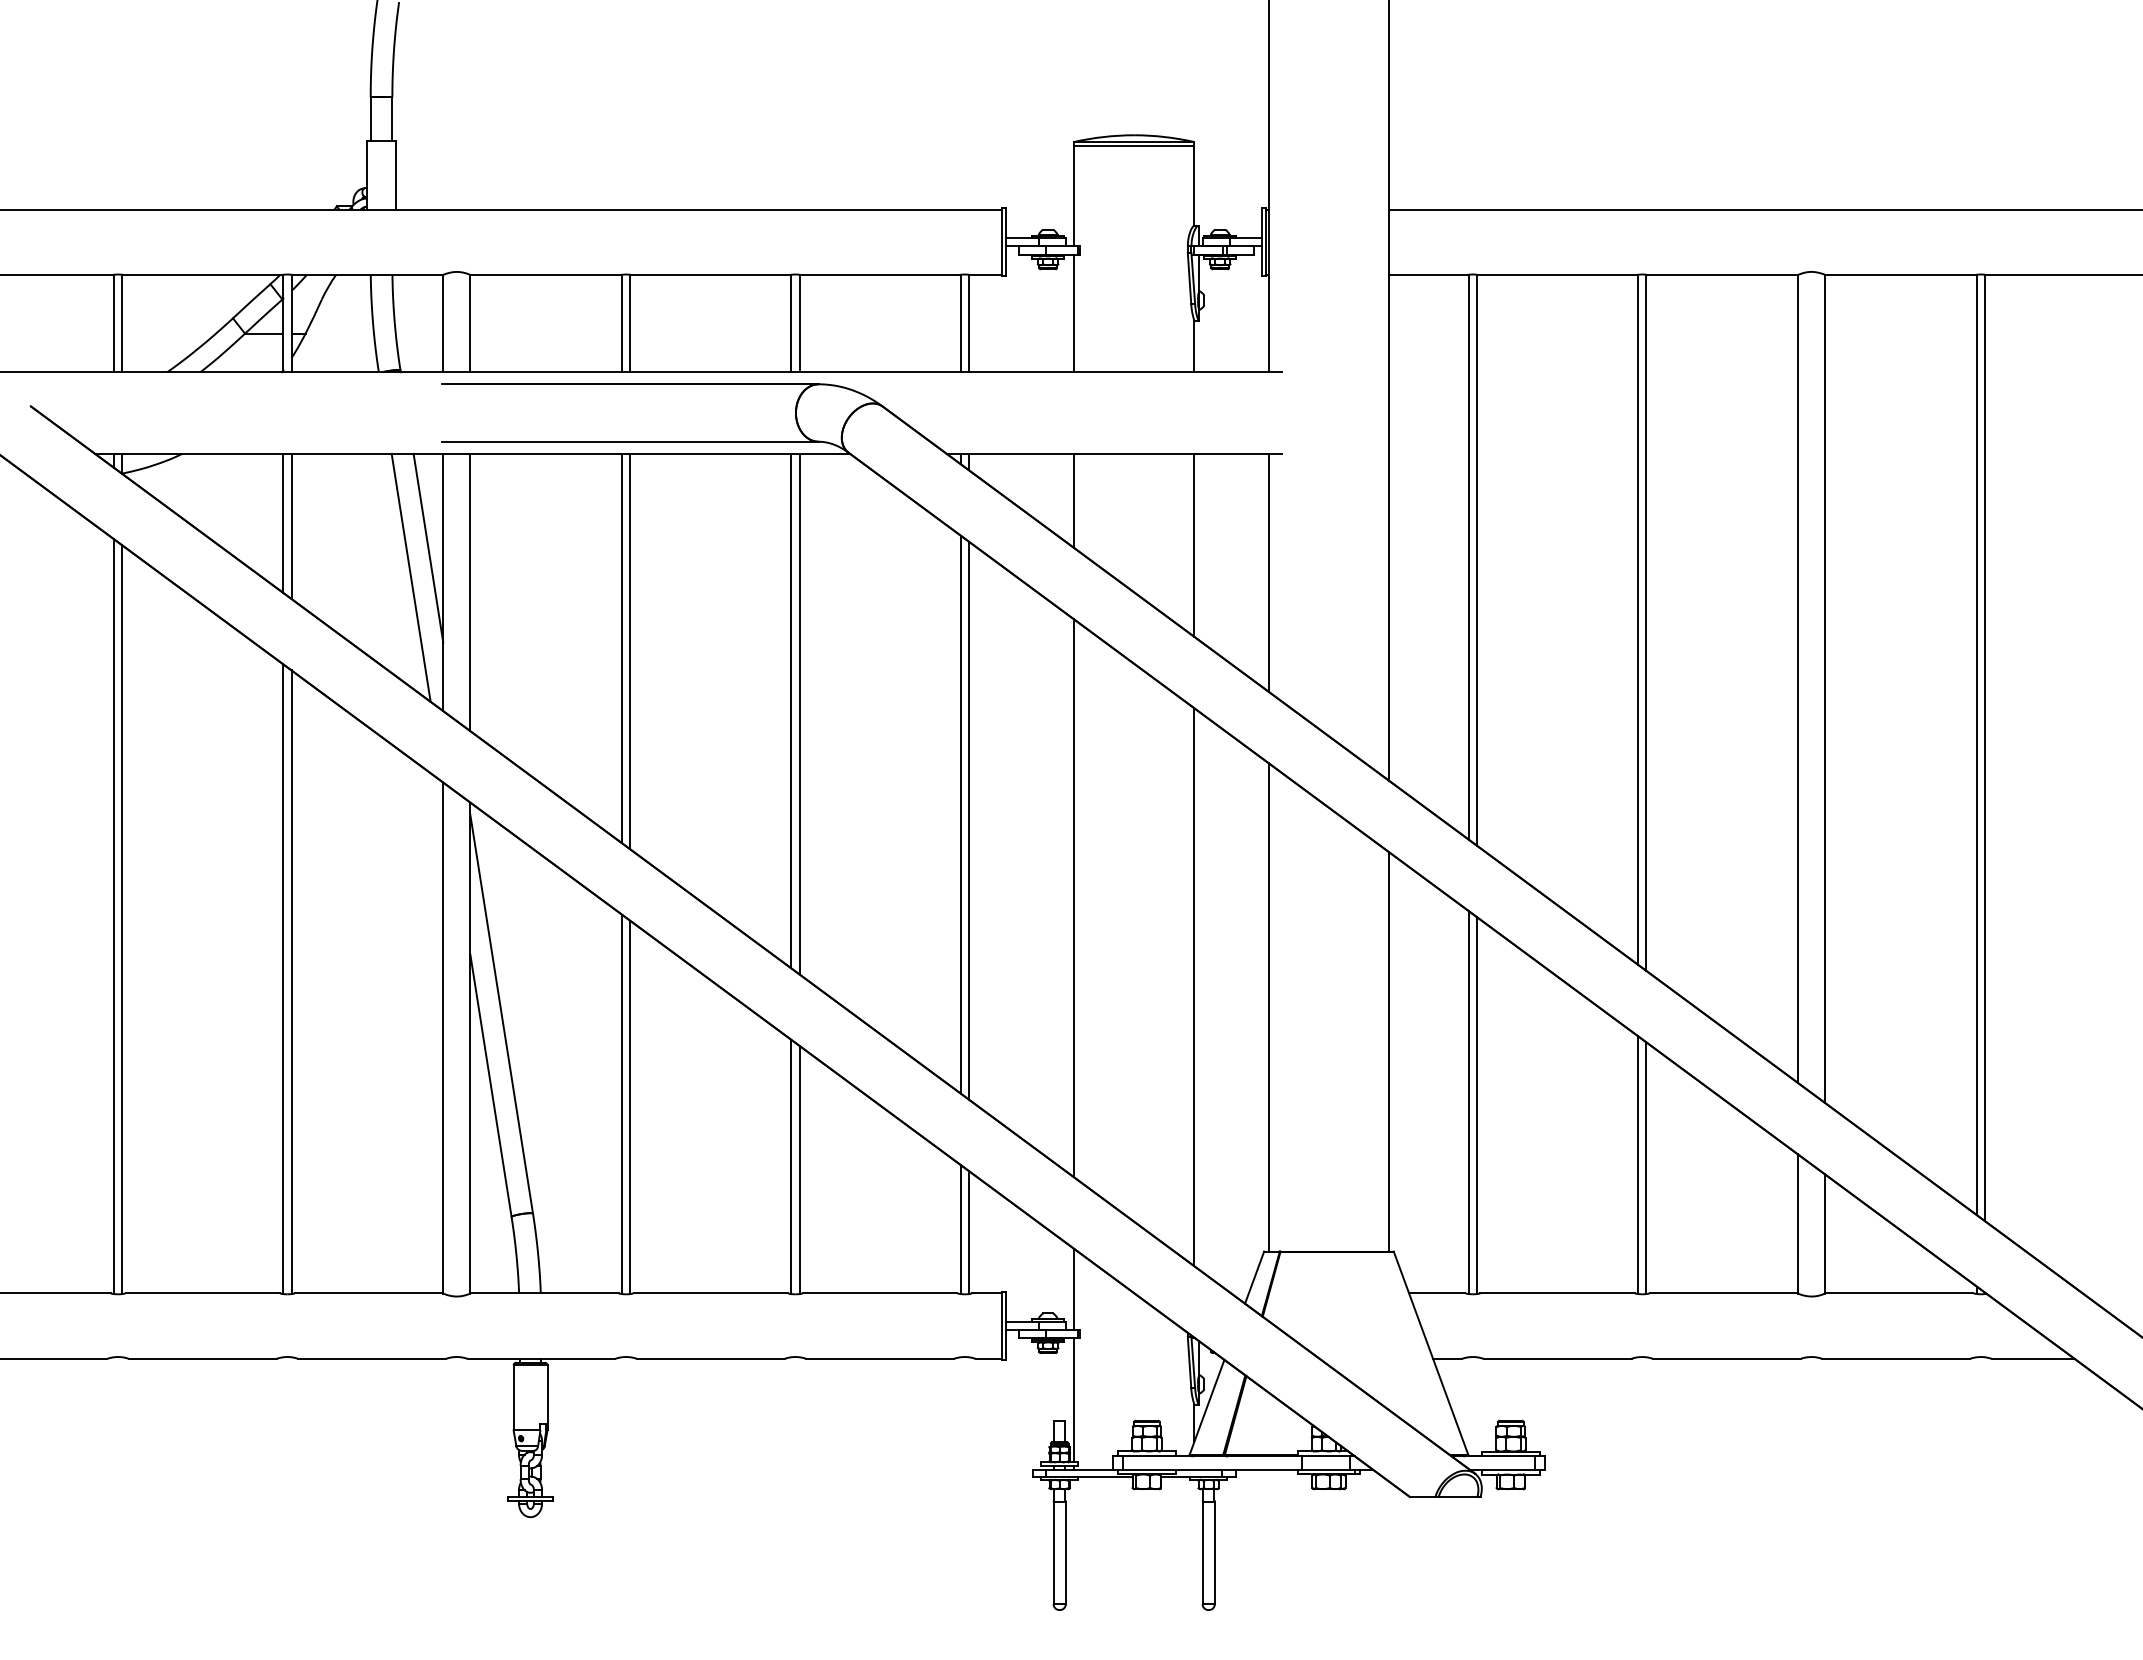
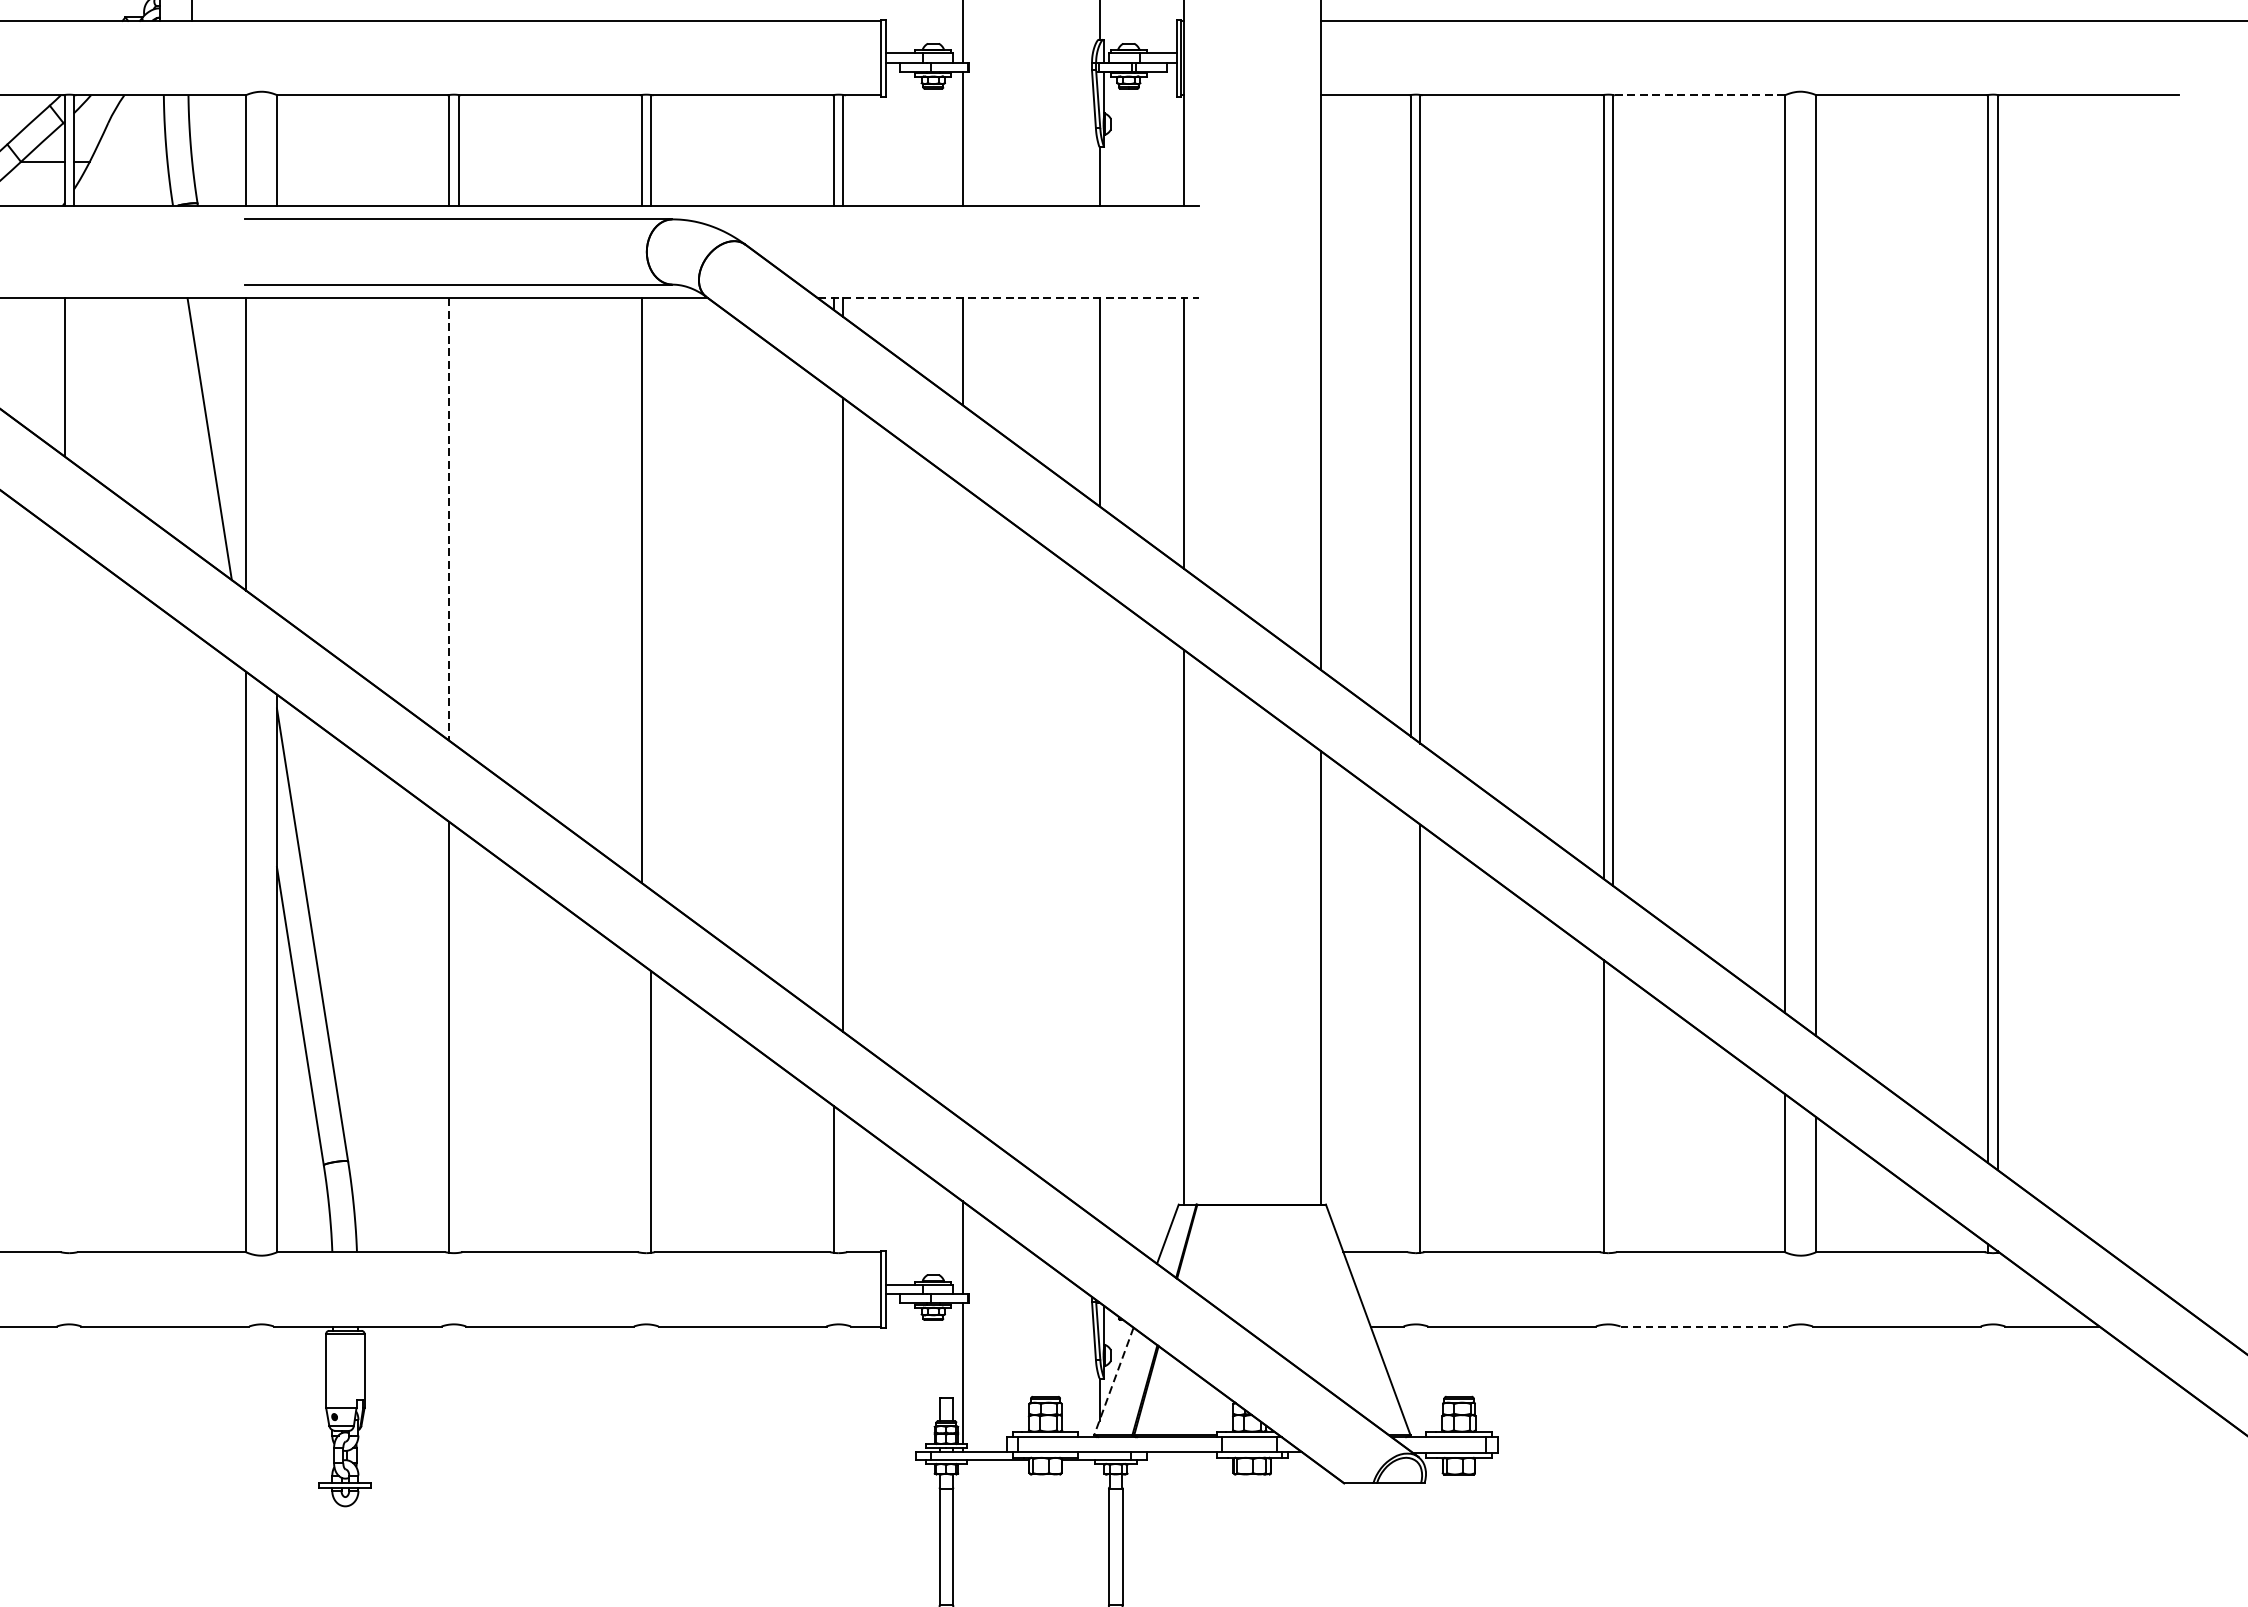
line: (1722, 275) -> (1699, 95), solid -> dashed
line: (1114, 453) -> (1008, 298), solid -> dashed
line: (291, 526) -> (73, 380), removed
line: (428, 547) -> (229, 404), removed
line: (470, 592) -> (277, 455), removed
line: (622, 648) -> (449, 519), solid -> dashed
line: (630, 651) -> (458, 522), removed
line: (799, 713) -> (650, 593), removed
line: (960, 814) -> (833, 708), removed
line: (1073, 898) -> (962, 803), removed
line: (283, 979) -> (64, 895), removed
line: (291, 982) -> (73, 898), removed
line: (1194, 987) -> (1099, 904), removed
line: (1468, 1102) -> (1410, 1035), removed
line: (630, 1107) -> (458, 1040), removed
line: (791, 1166) -> (641, 1107), removed
line: (1646, 1167) -> (1613, 1109), removed
line: (968, 1232) -> (842, 1182), removed
line: (1726, 1358) -> (1703, 1326), solid -> dashed
line: (1207, 1407) -> (1114, 1381), solid -> dashed

